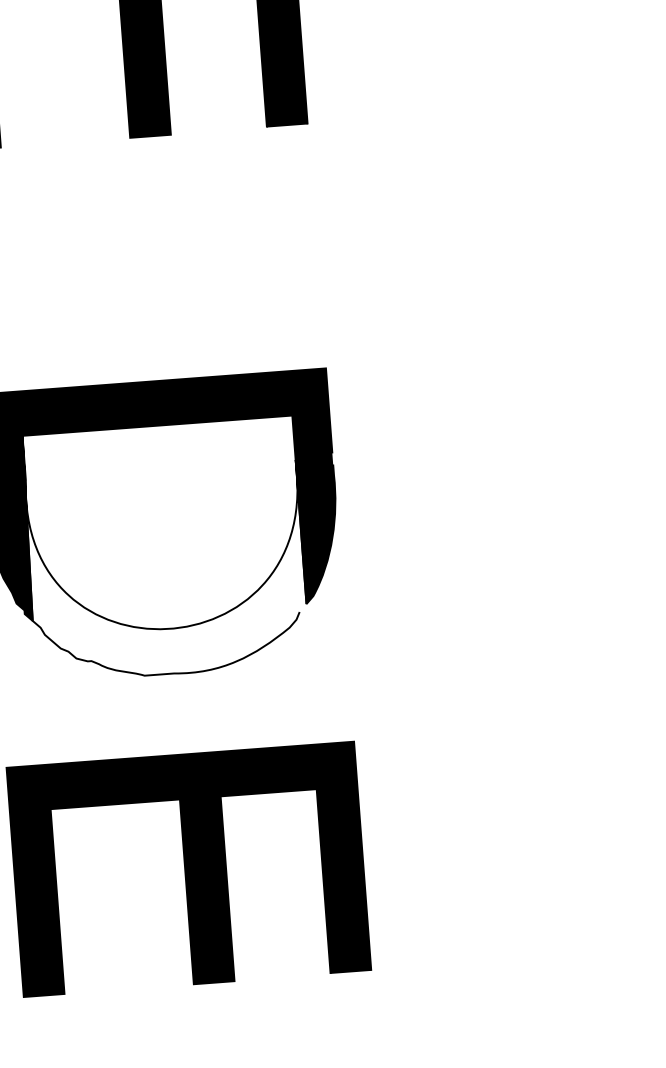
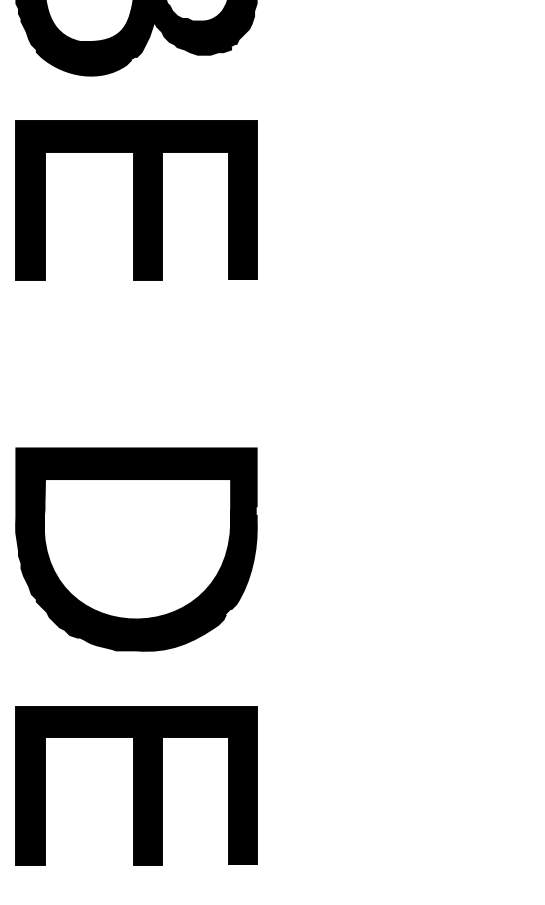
fill: (164, 549) -> (136, 564), added

